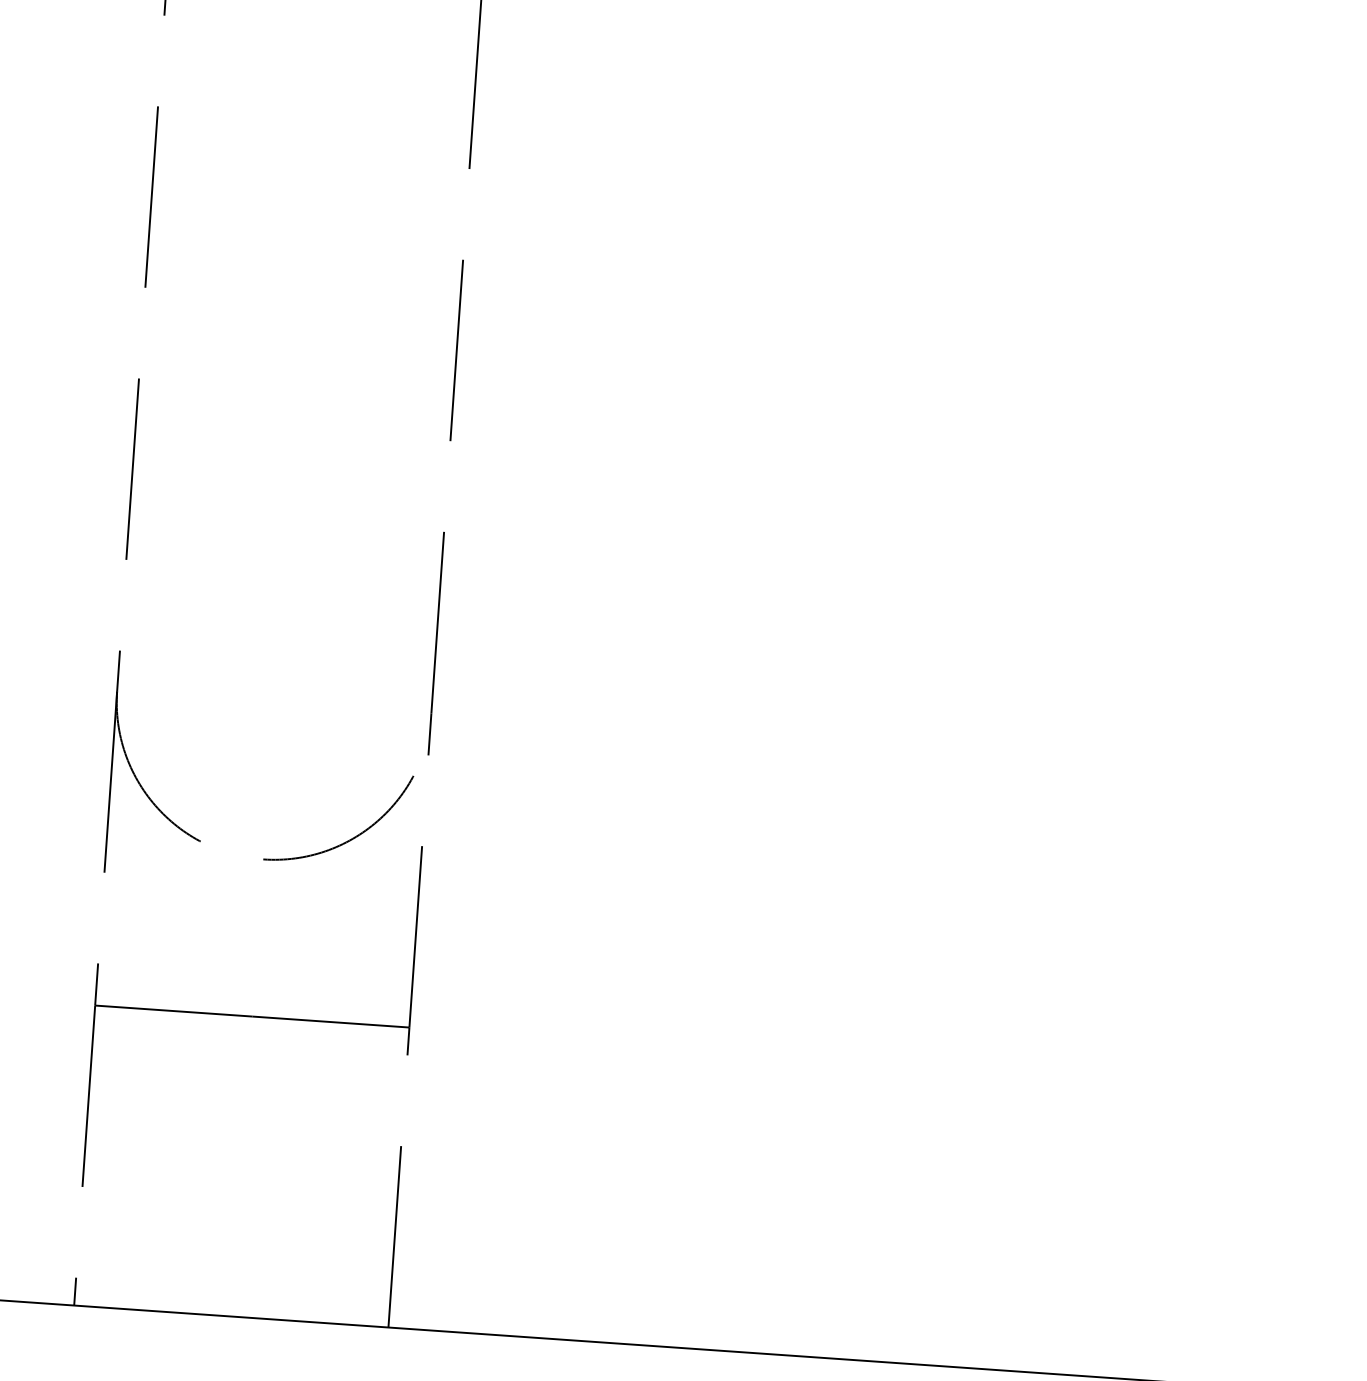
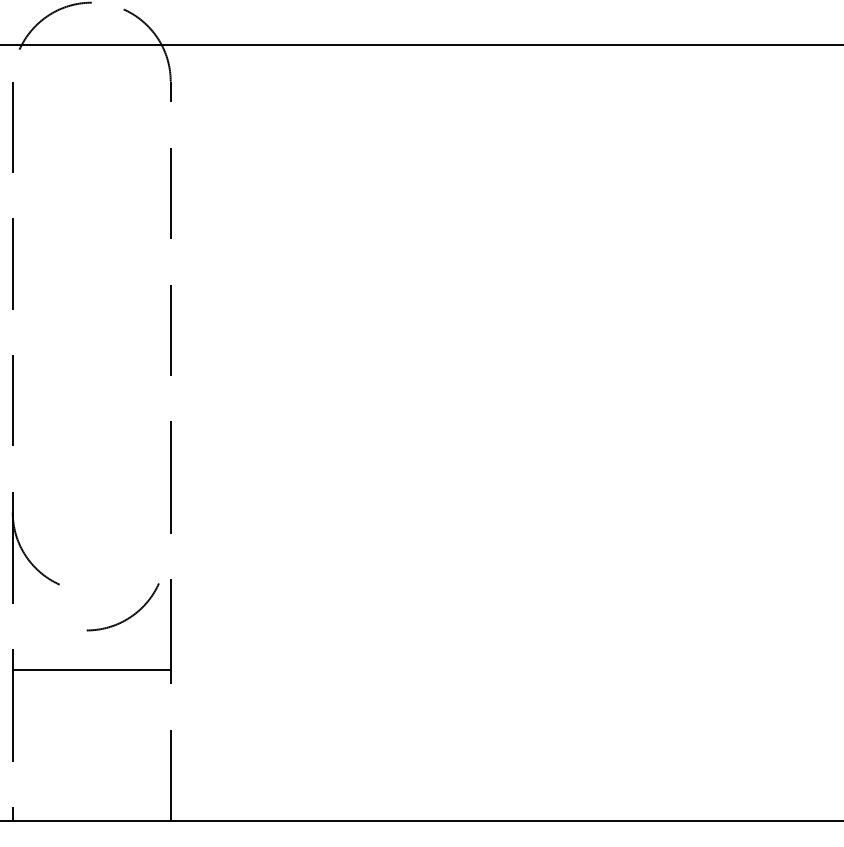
arc: (350, 837) -> (129, 616), moved

